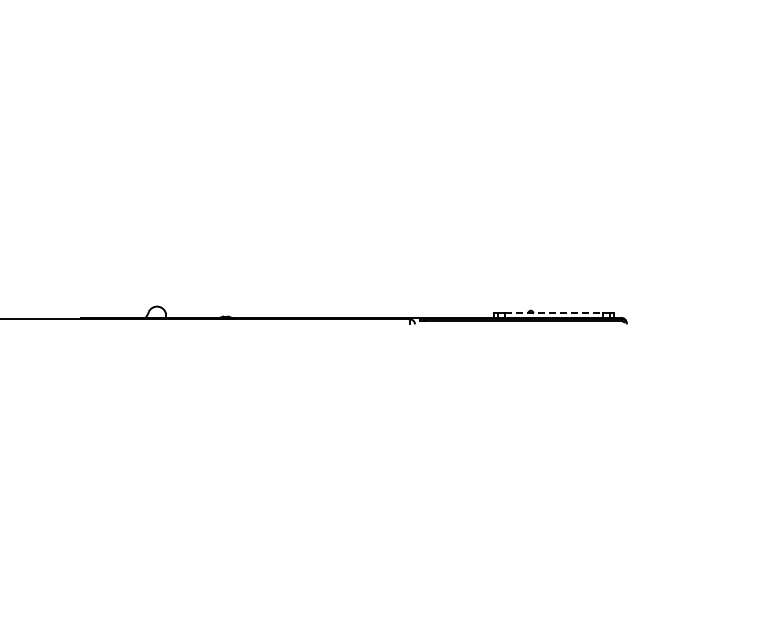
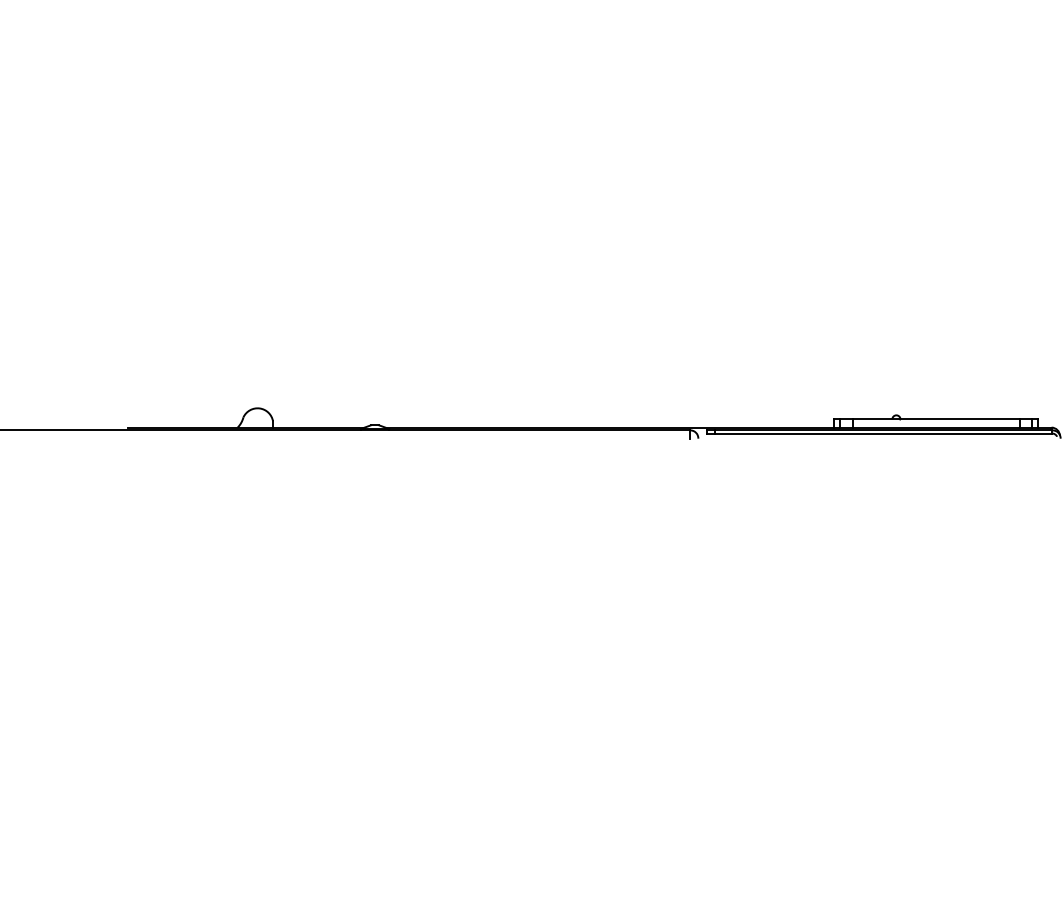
line: (554, 313) -> (936, 420), dashed -> solid

